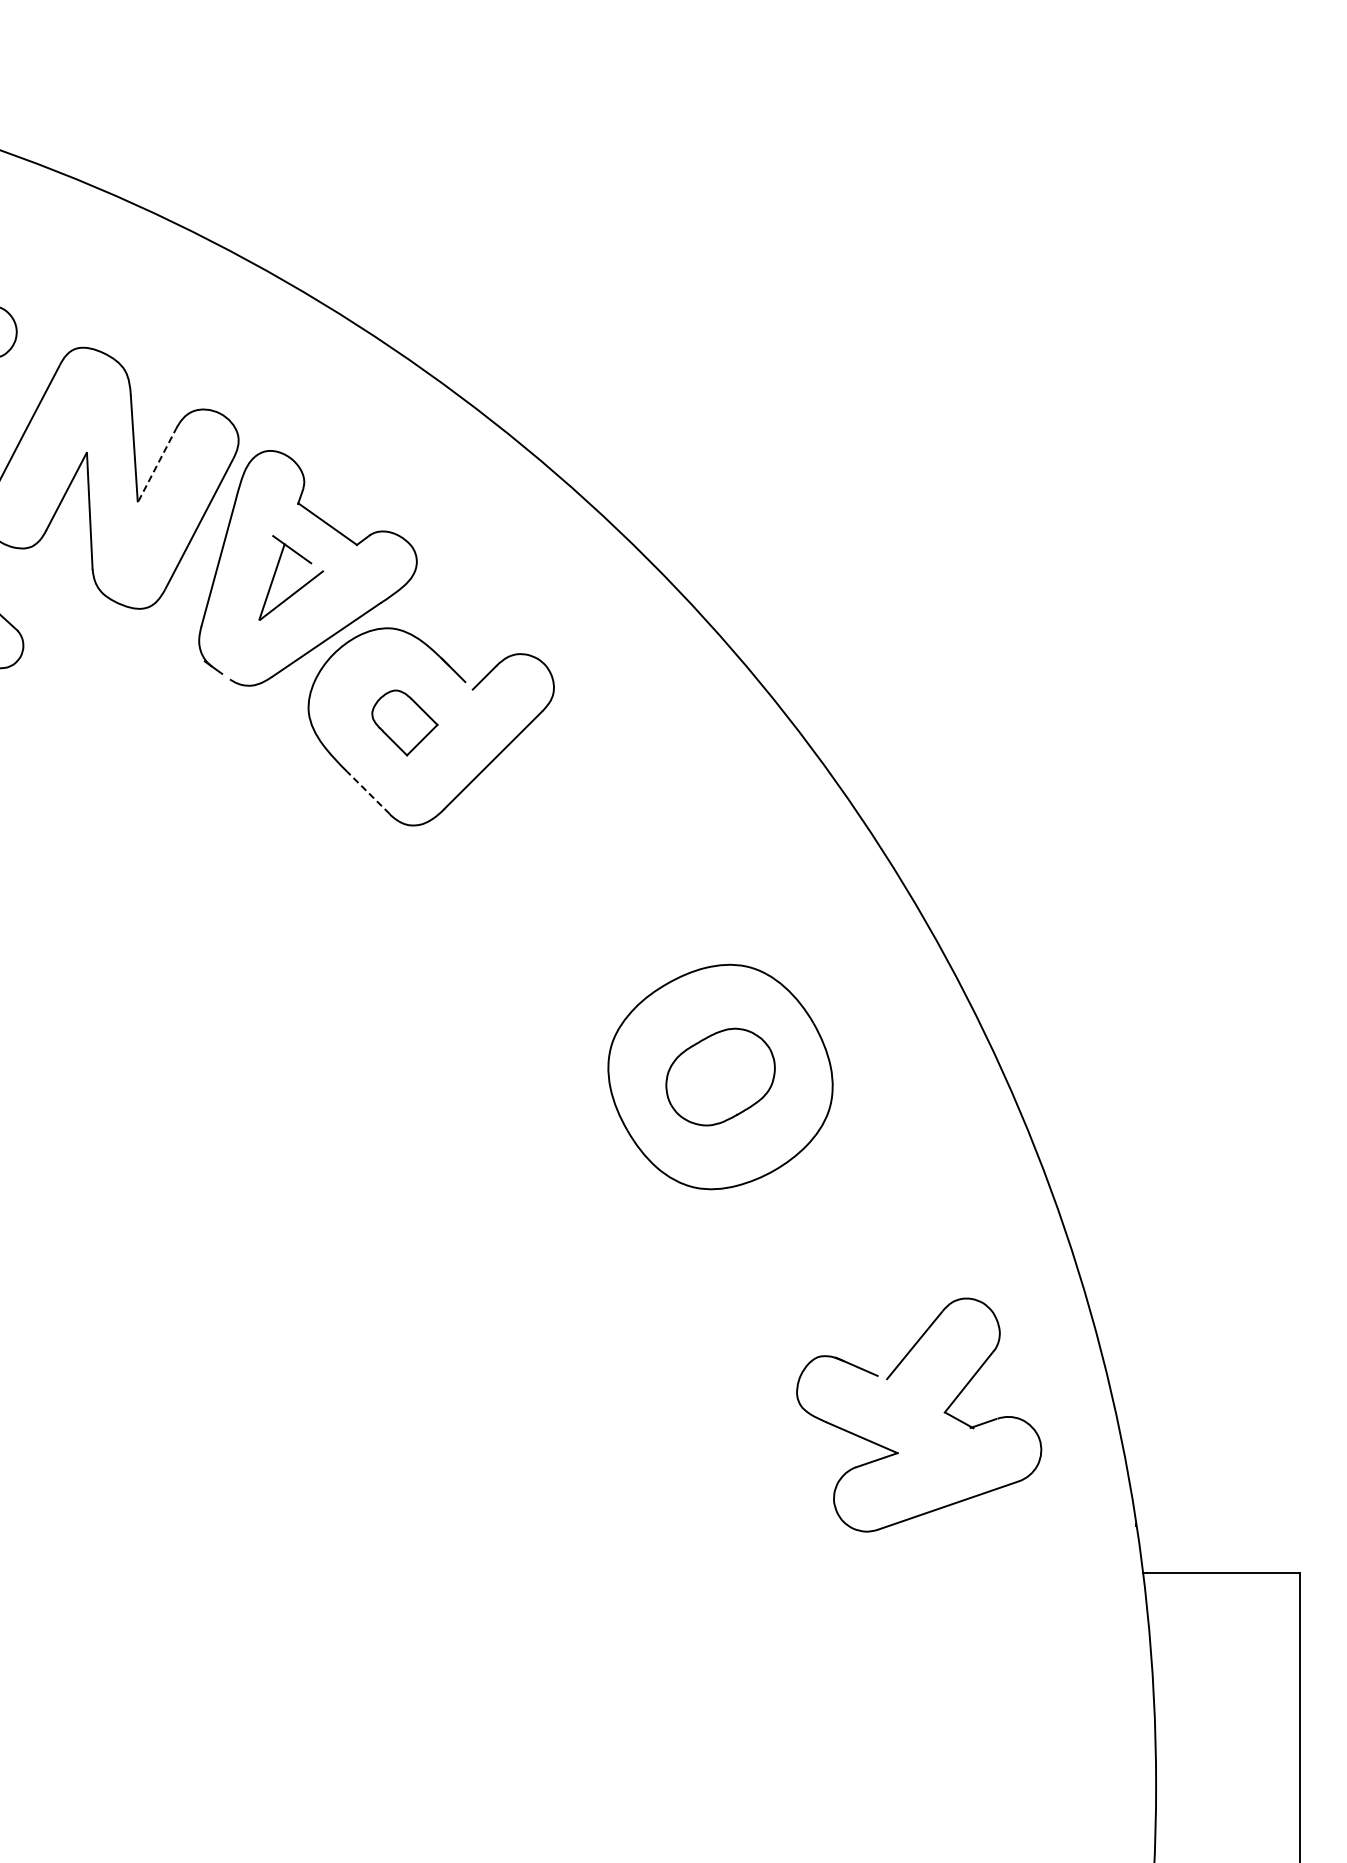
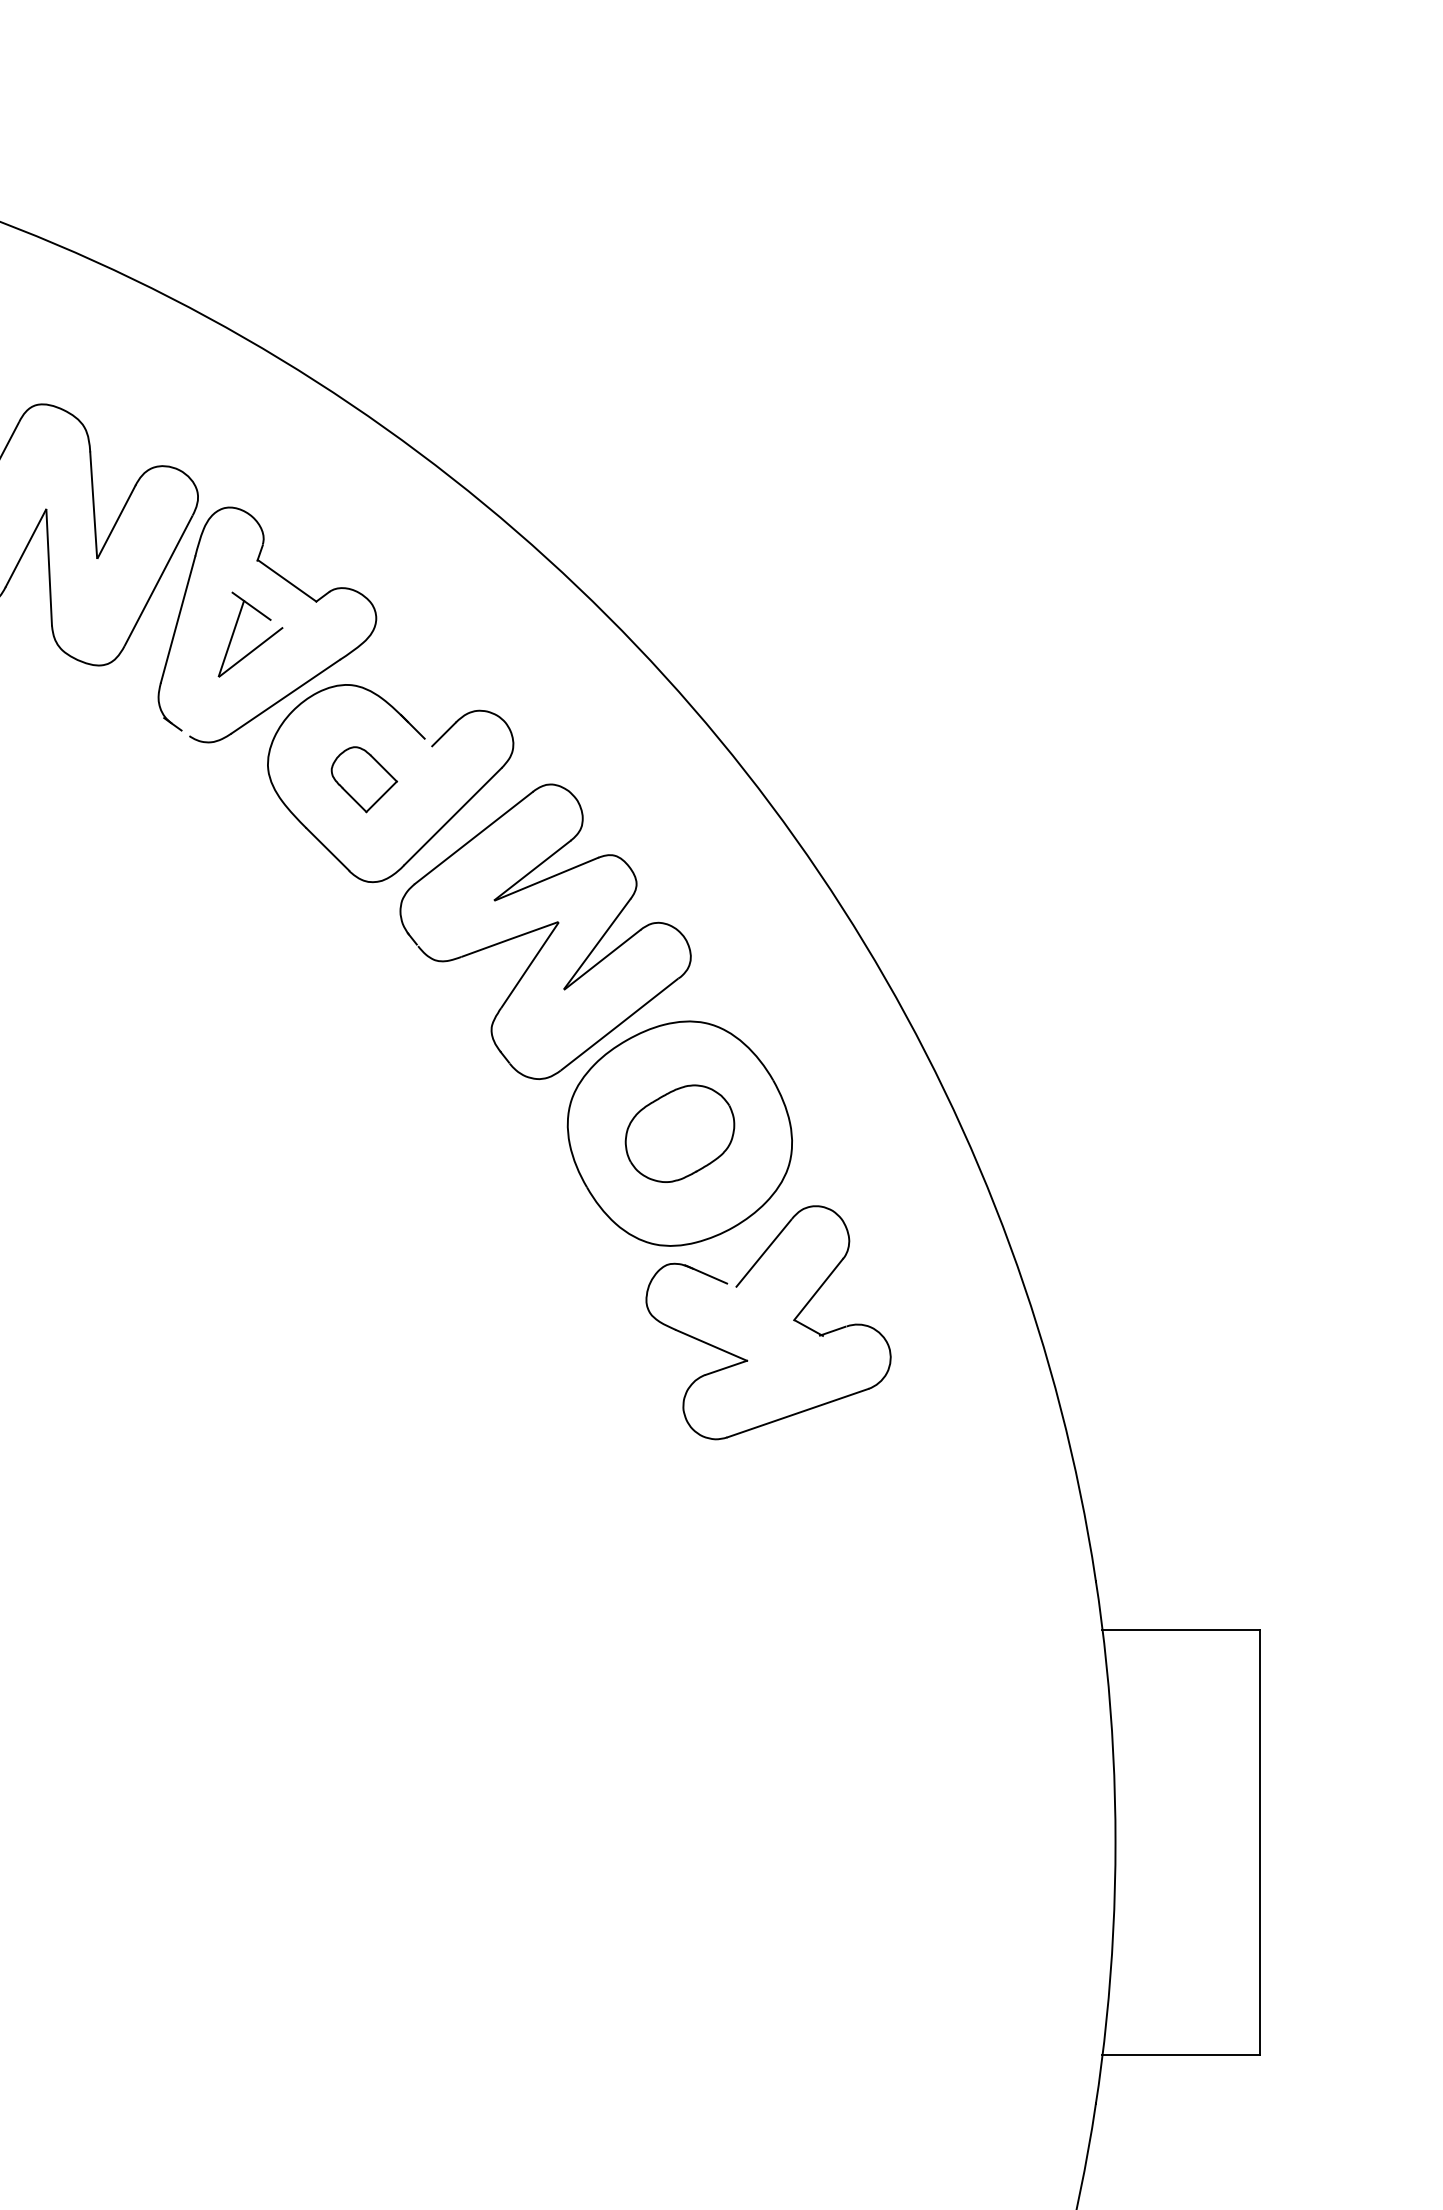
line: (157, 464) -> (116, 521), dashed -> solid
line: (368, 792) -> (327, 849), dashed -> solid
part: (586, 874) -> (545, 931), added
part: (944, 1412) -> (793, 1320), moved

